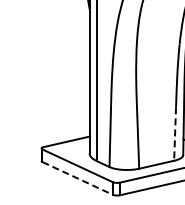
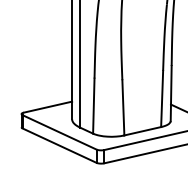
line: (175, 134) -> (162, 99), dashed -> solid
line: (77, 178) -> (59, 145), dashed -> solid

